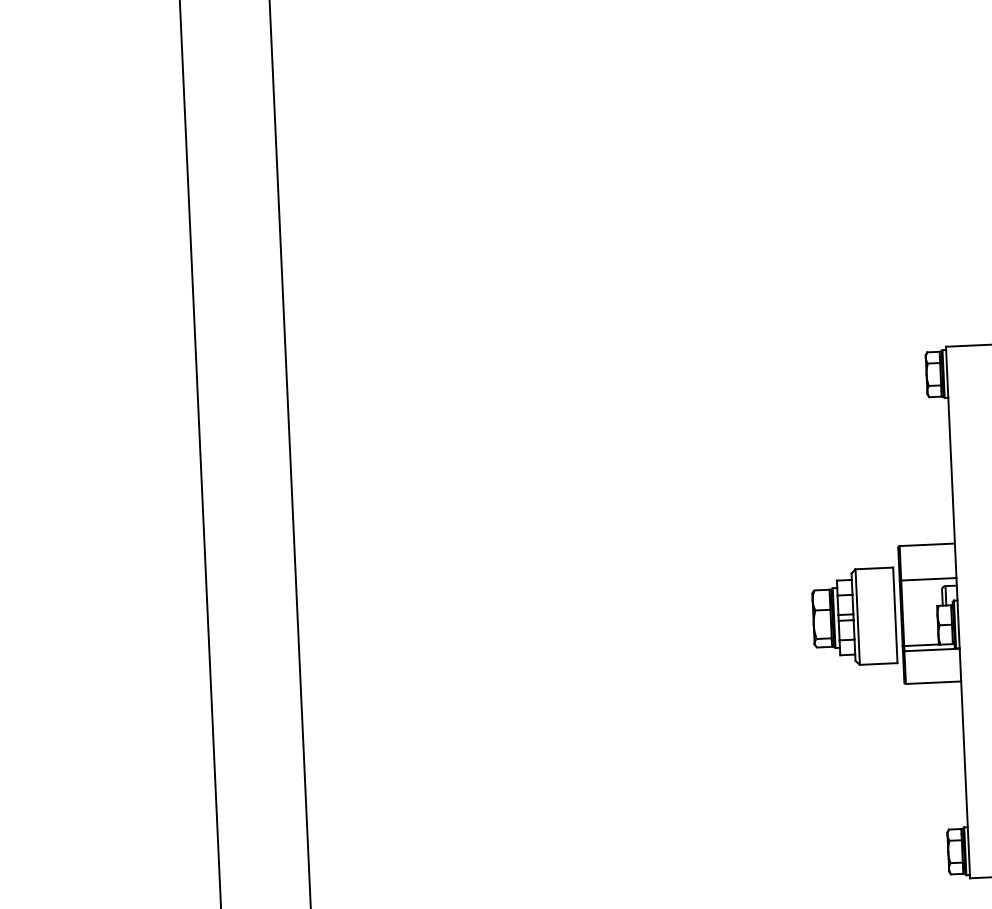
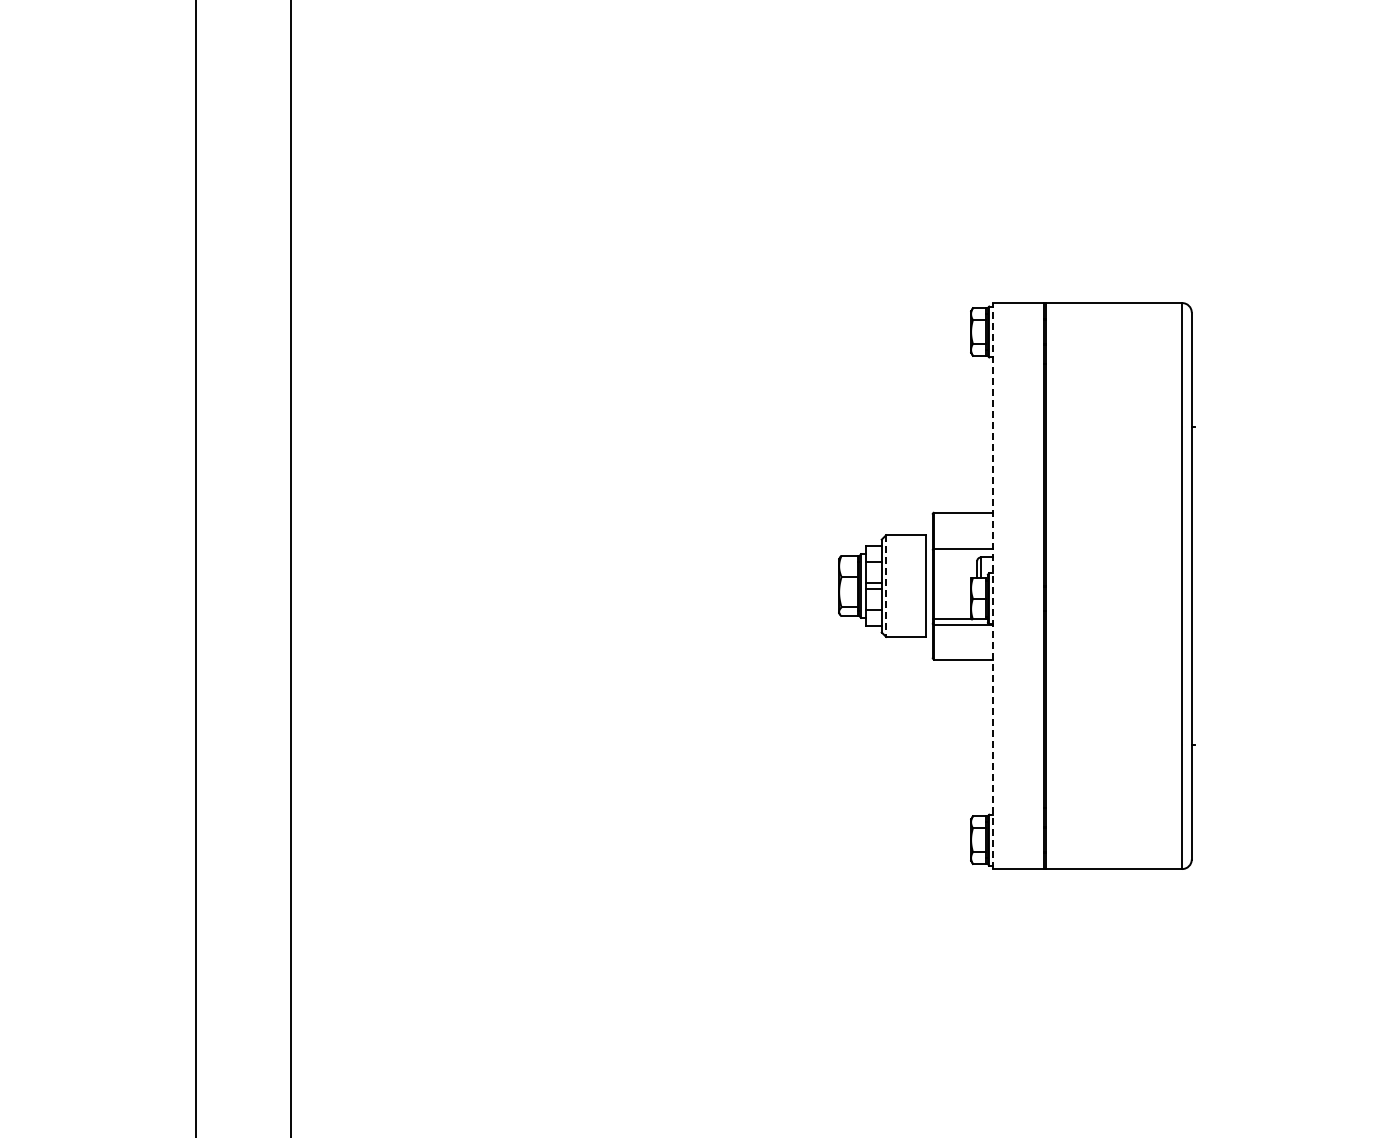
line: (958, 612) -> (993, 586), solid -> dashed
line: (858, 617) -> (886, 586), solid -> dashed

